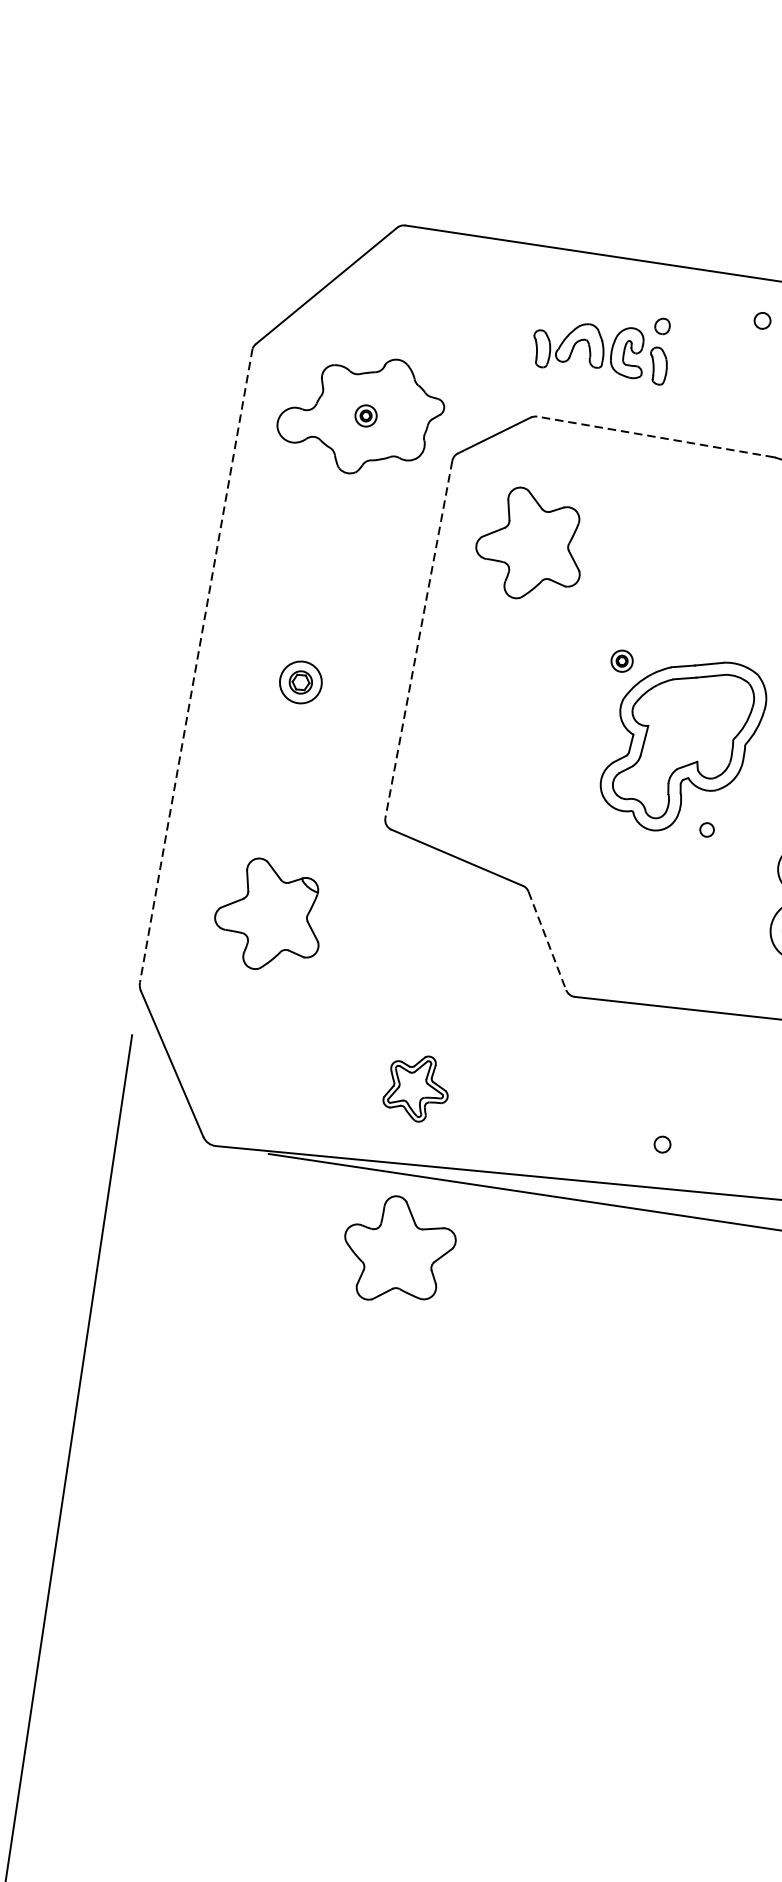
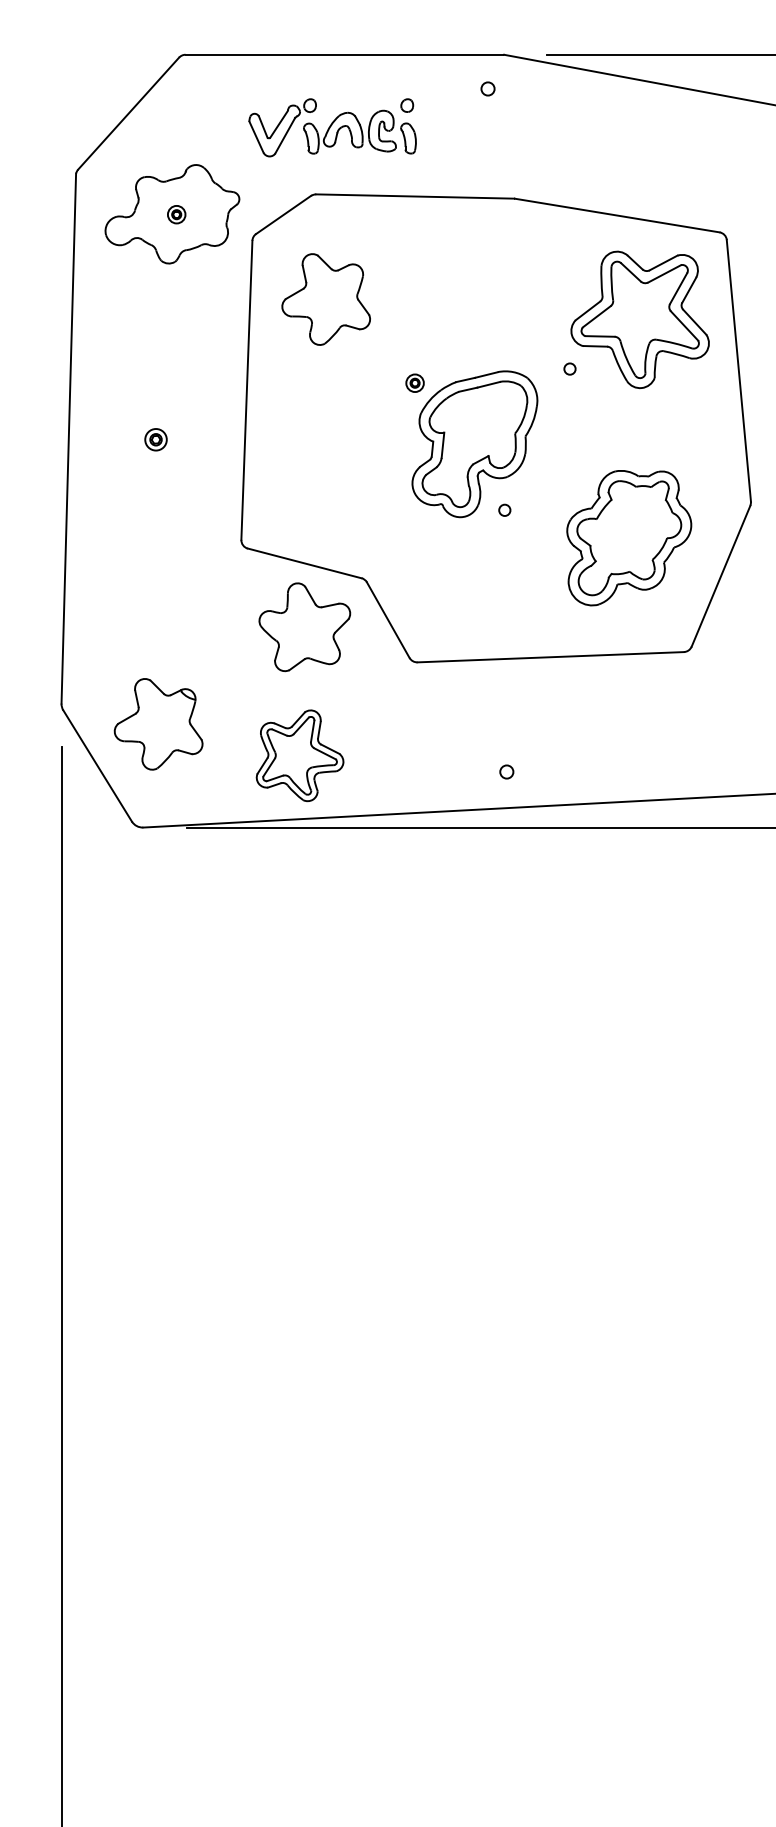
part: (508, 330) -> (282, 127), added
line: (656, 437) -> (415, 196), dashed -> solid
line: (418, 639) -> (246, 390), dashed -> solid
line: (195, 666) -> (68, 439), dashed -> solid
part: (300, 682) -> (155, 439), size x0.62
part: (269, 915) -> (158, 724), moved
line: (547, 941) -> (388, 620), dashed -> solid
part: (416, 1087) -> (299, 755), size x1.67
part: (398, 1250) -> (304, 627), moved

